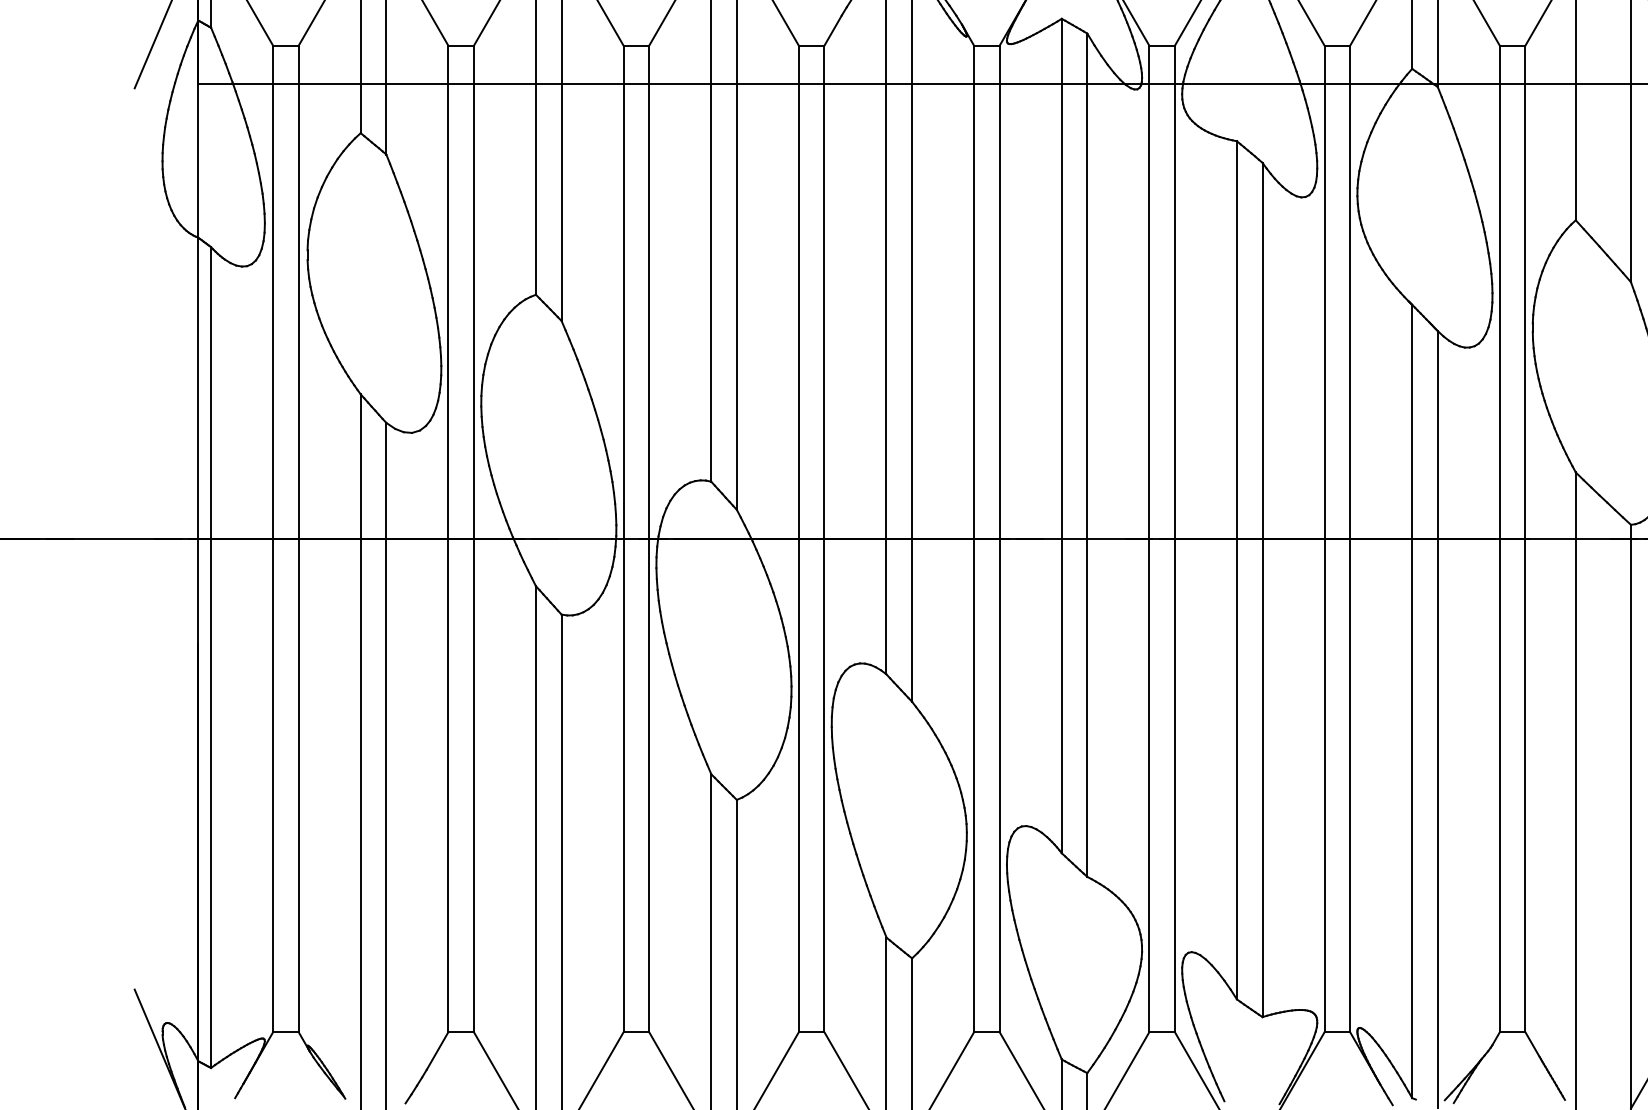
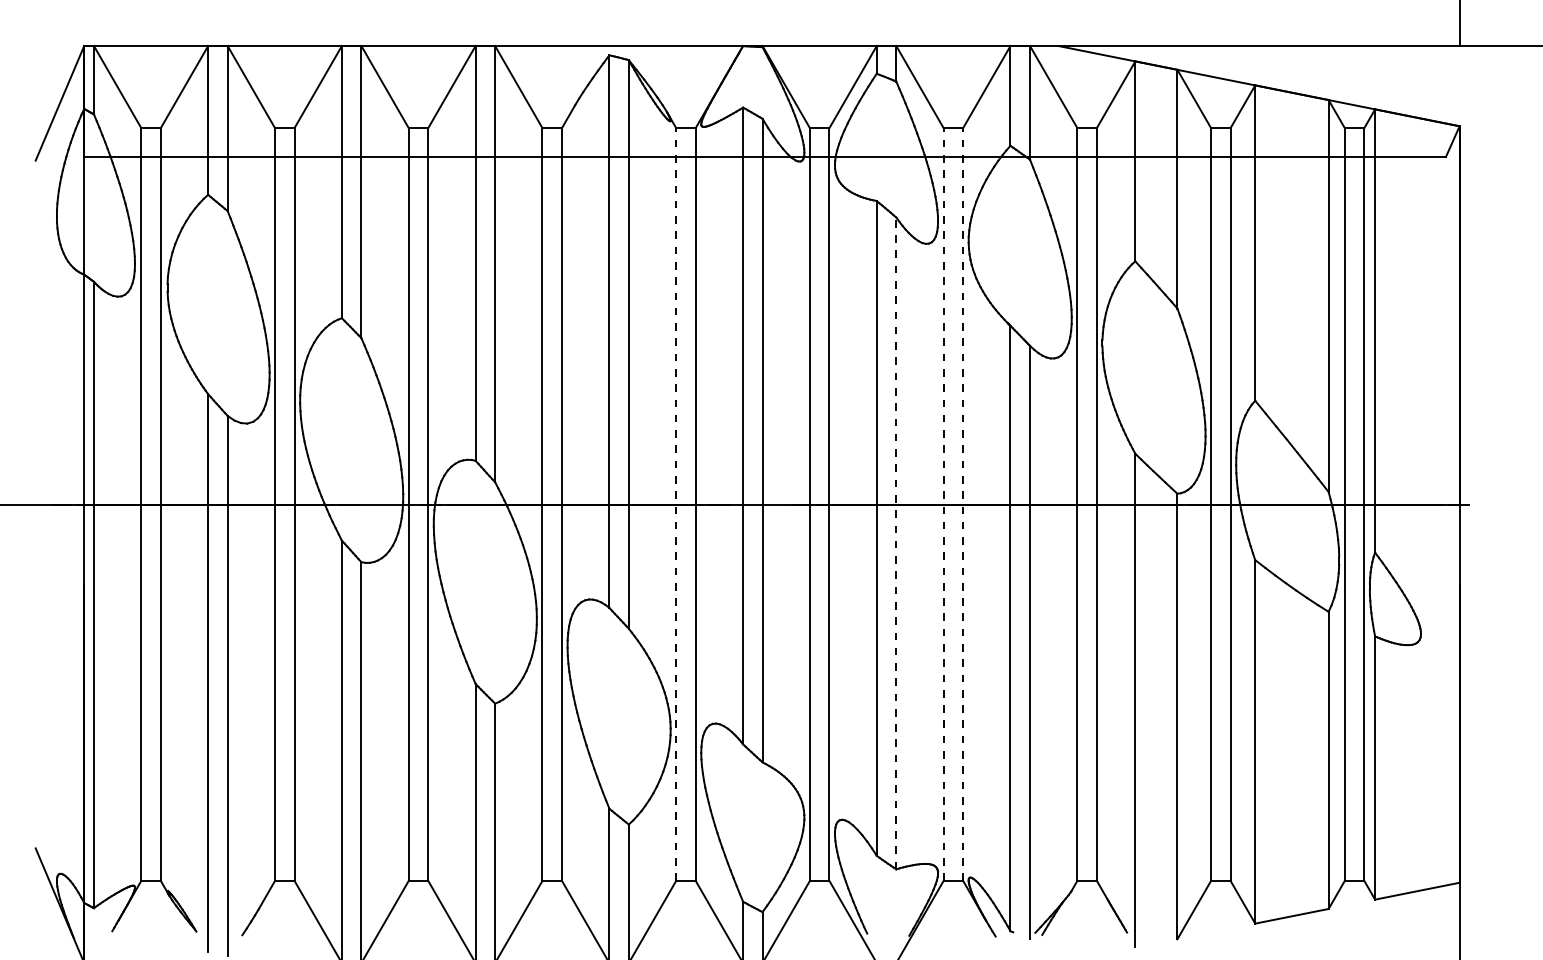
line: (974, 538) -> (676, 504), solid -> dashed
line: (1324, 538) -> (943, 504), solid -> dashed
line: (1350, 538) -> (963, 504), solid -> dashed
line: (1262, 590) -> (896, 543), solid -> dashed

